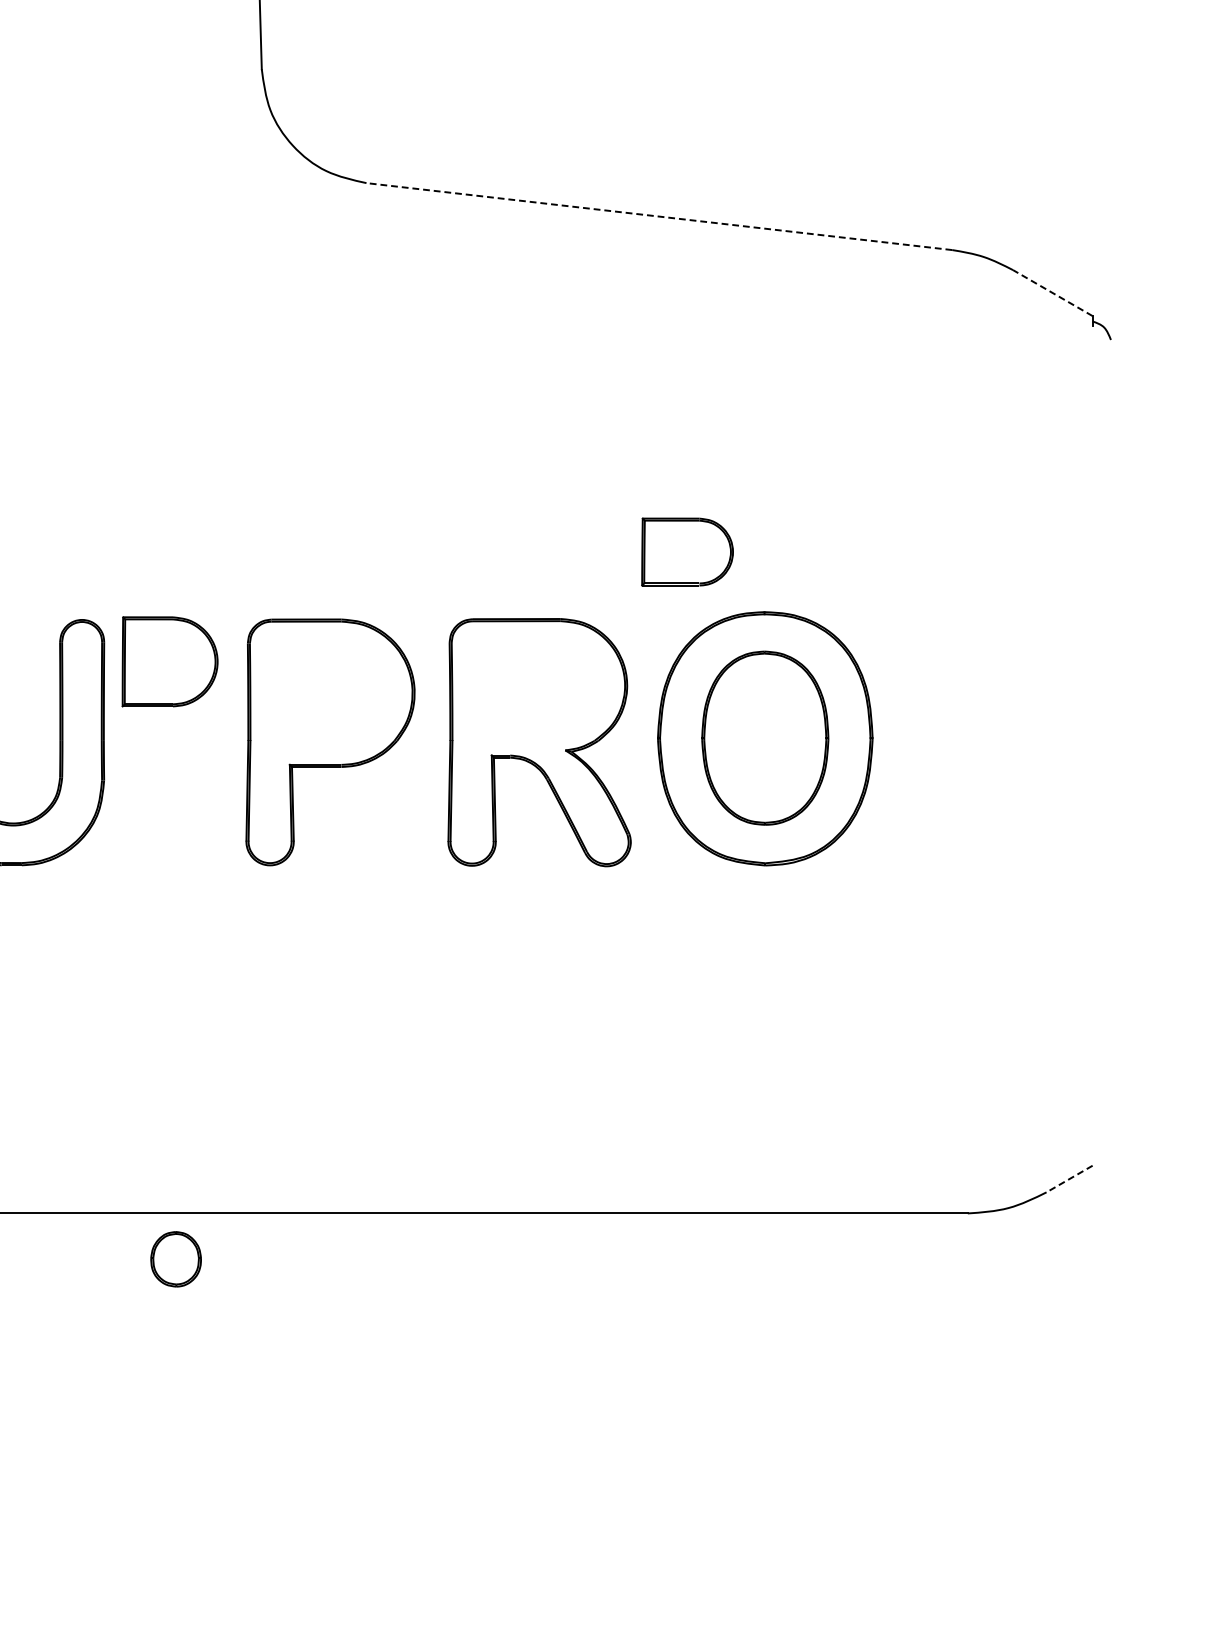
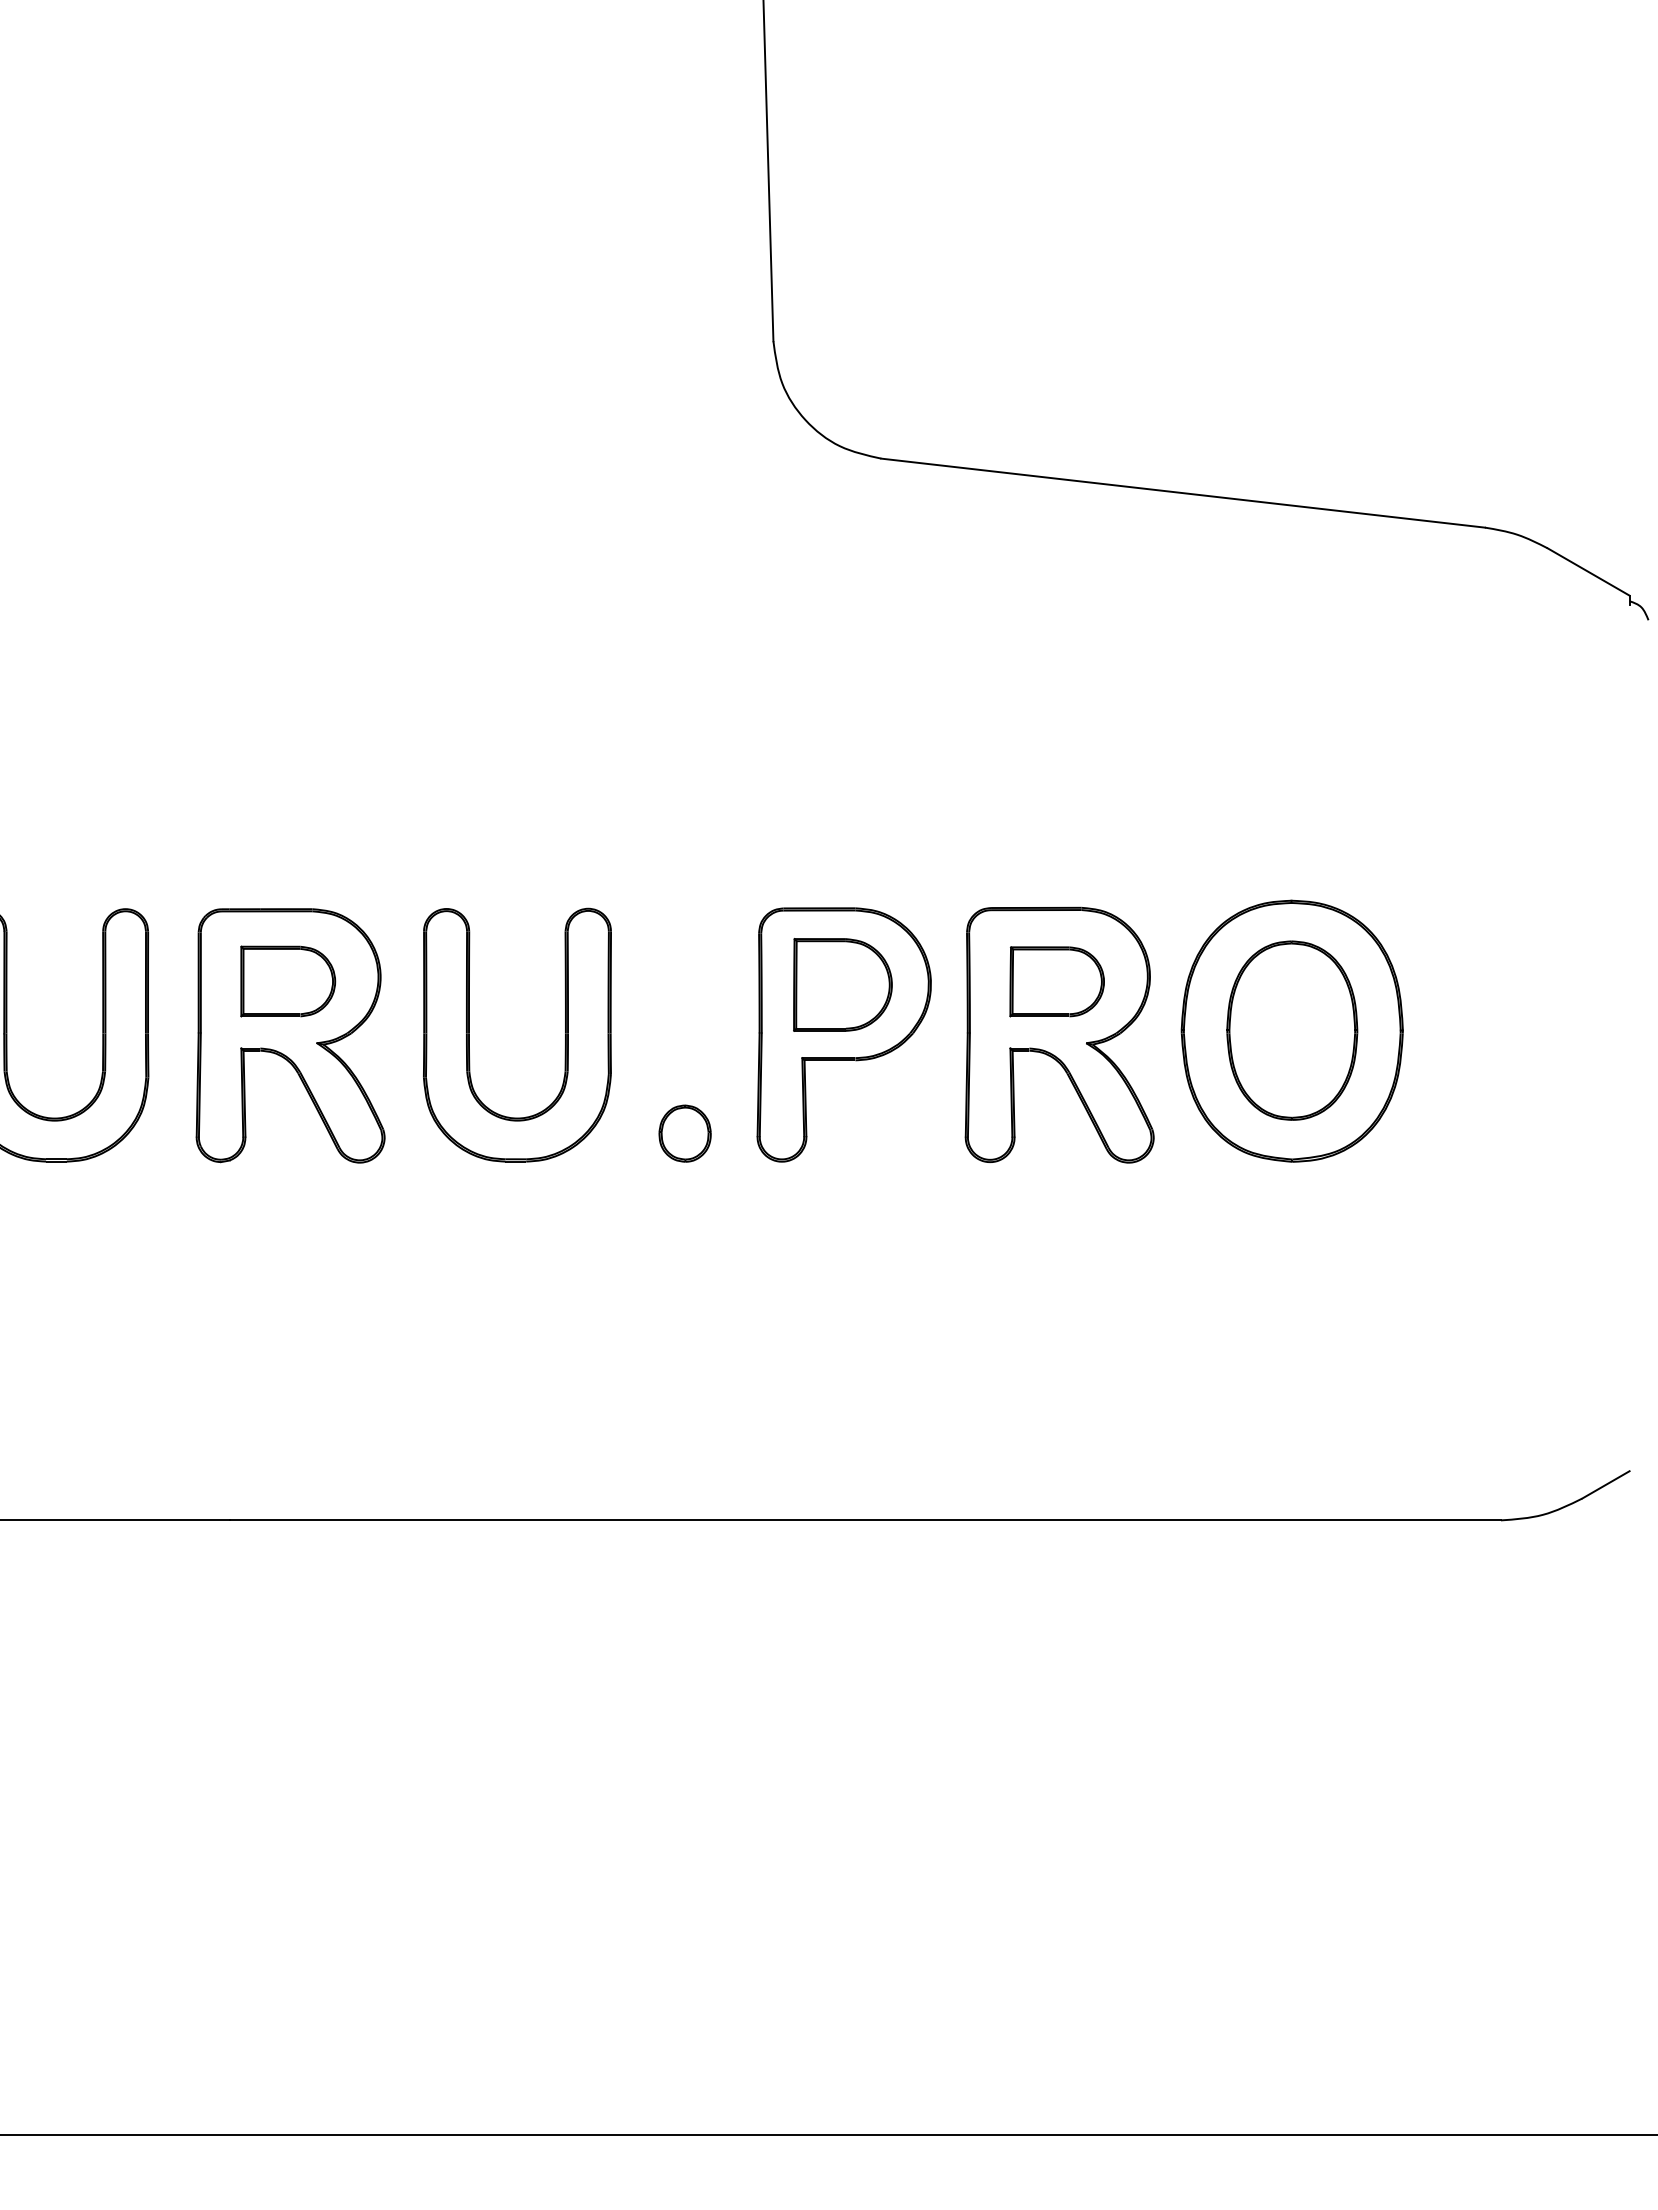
line: (659, 216) -> (1183, 493), dashed -> solid
line: (1052, 292) -> (1588, 571), dashed -> solid
part: (686, 551) -> (1056, 981), moved
part: (169, 661) -> (842, 984), moved
line: (1069, 1179) -> (1605, 1485), dashed -> solid
part: (175, 1259) -> (684, 1133), moved

